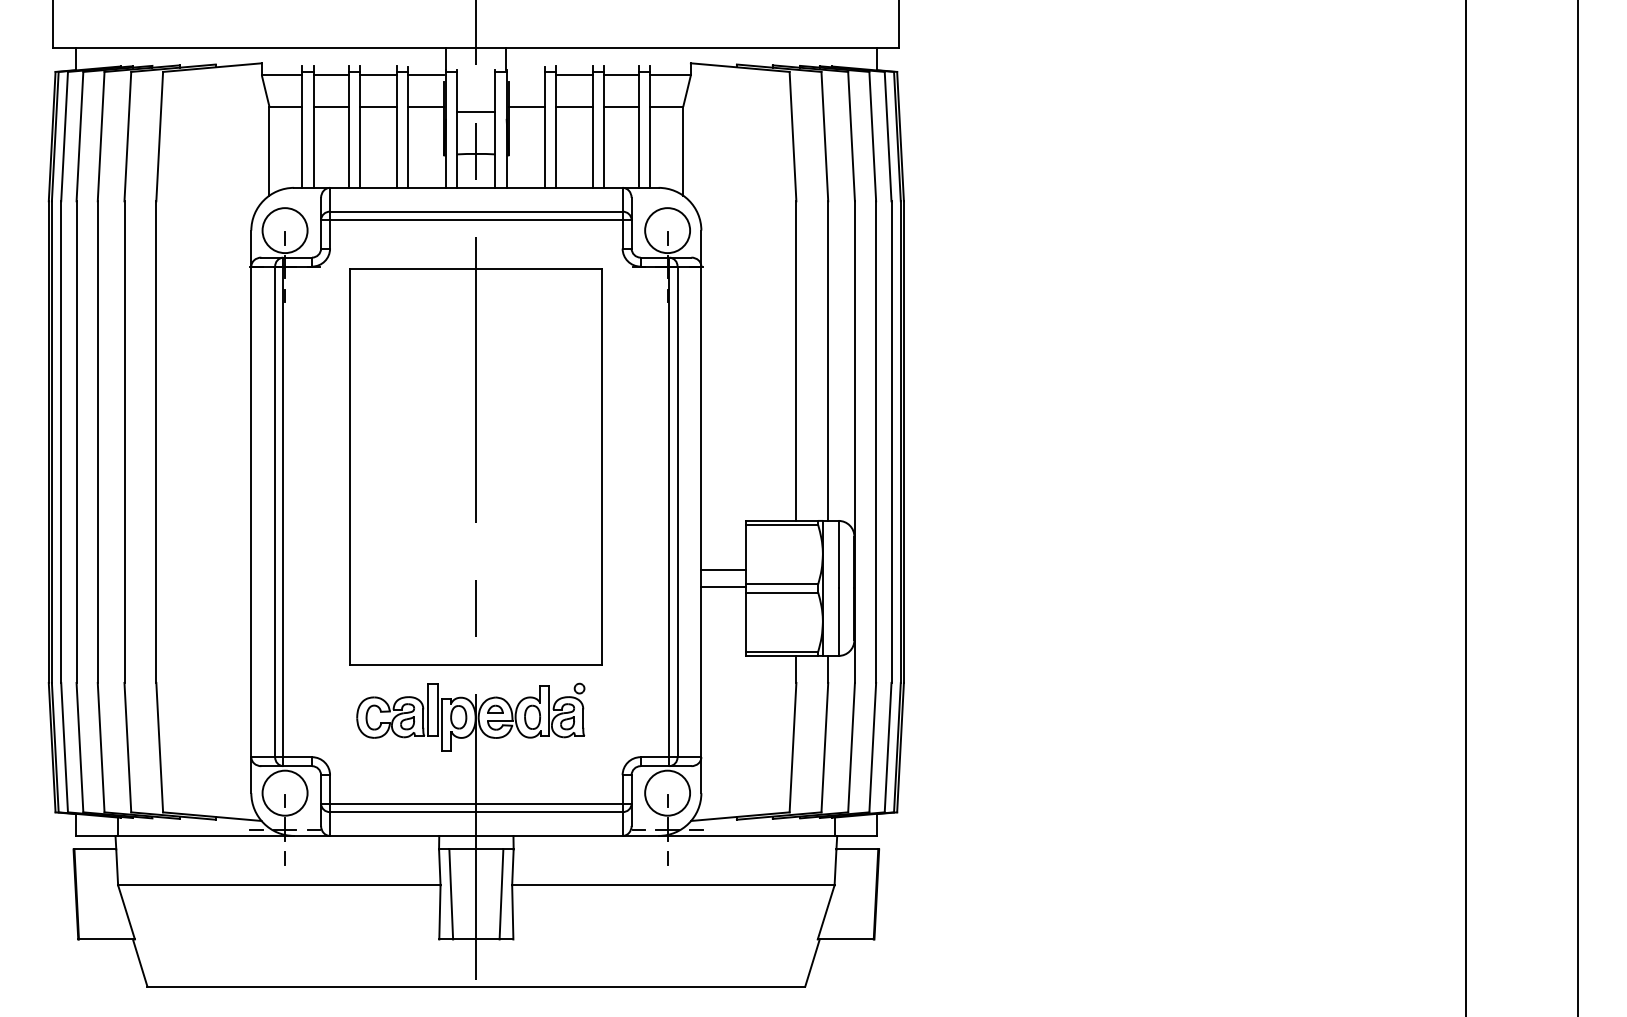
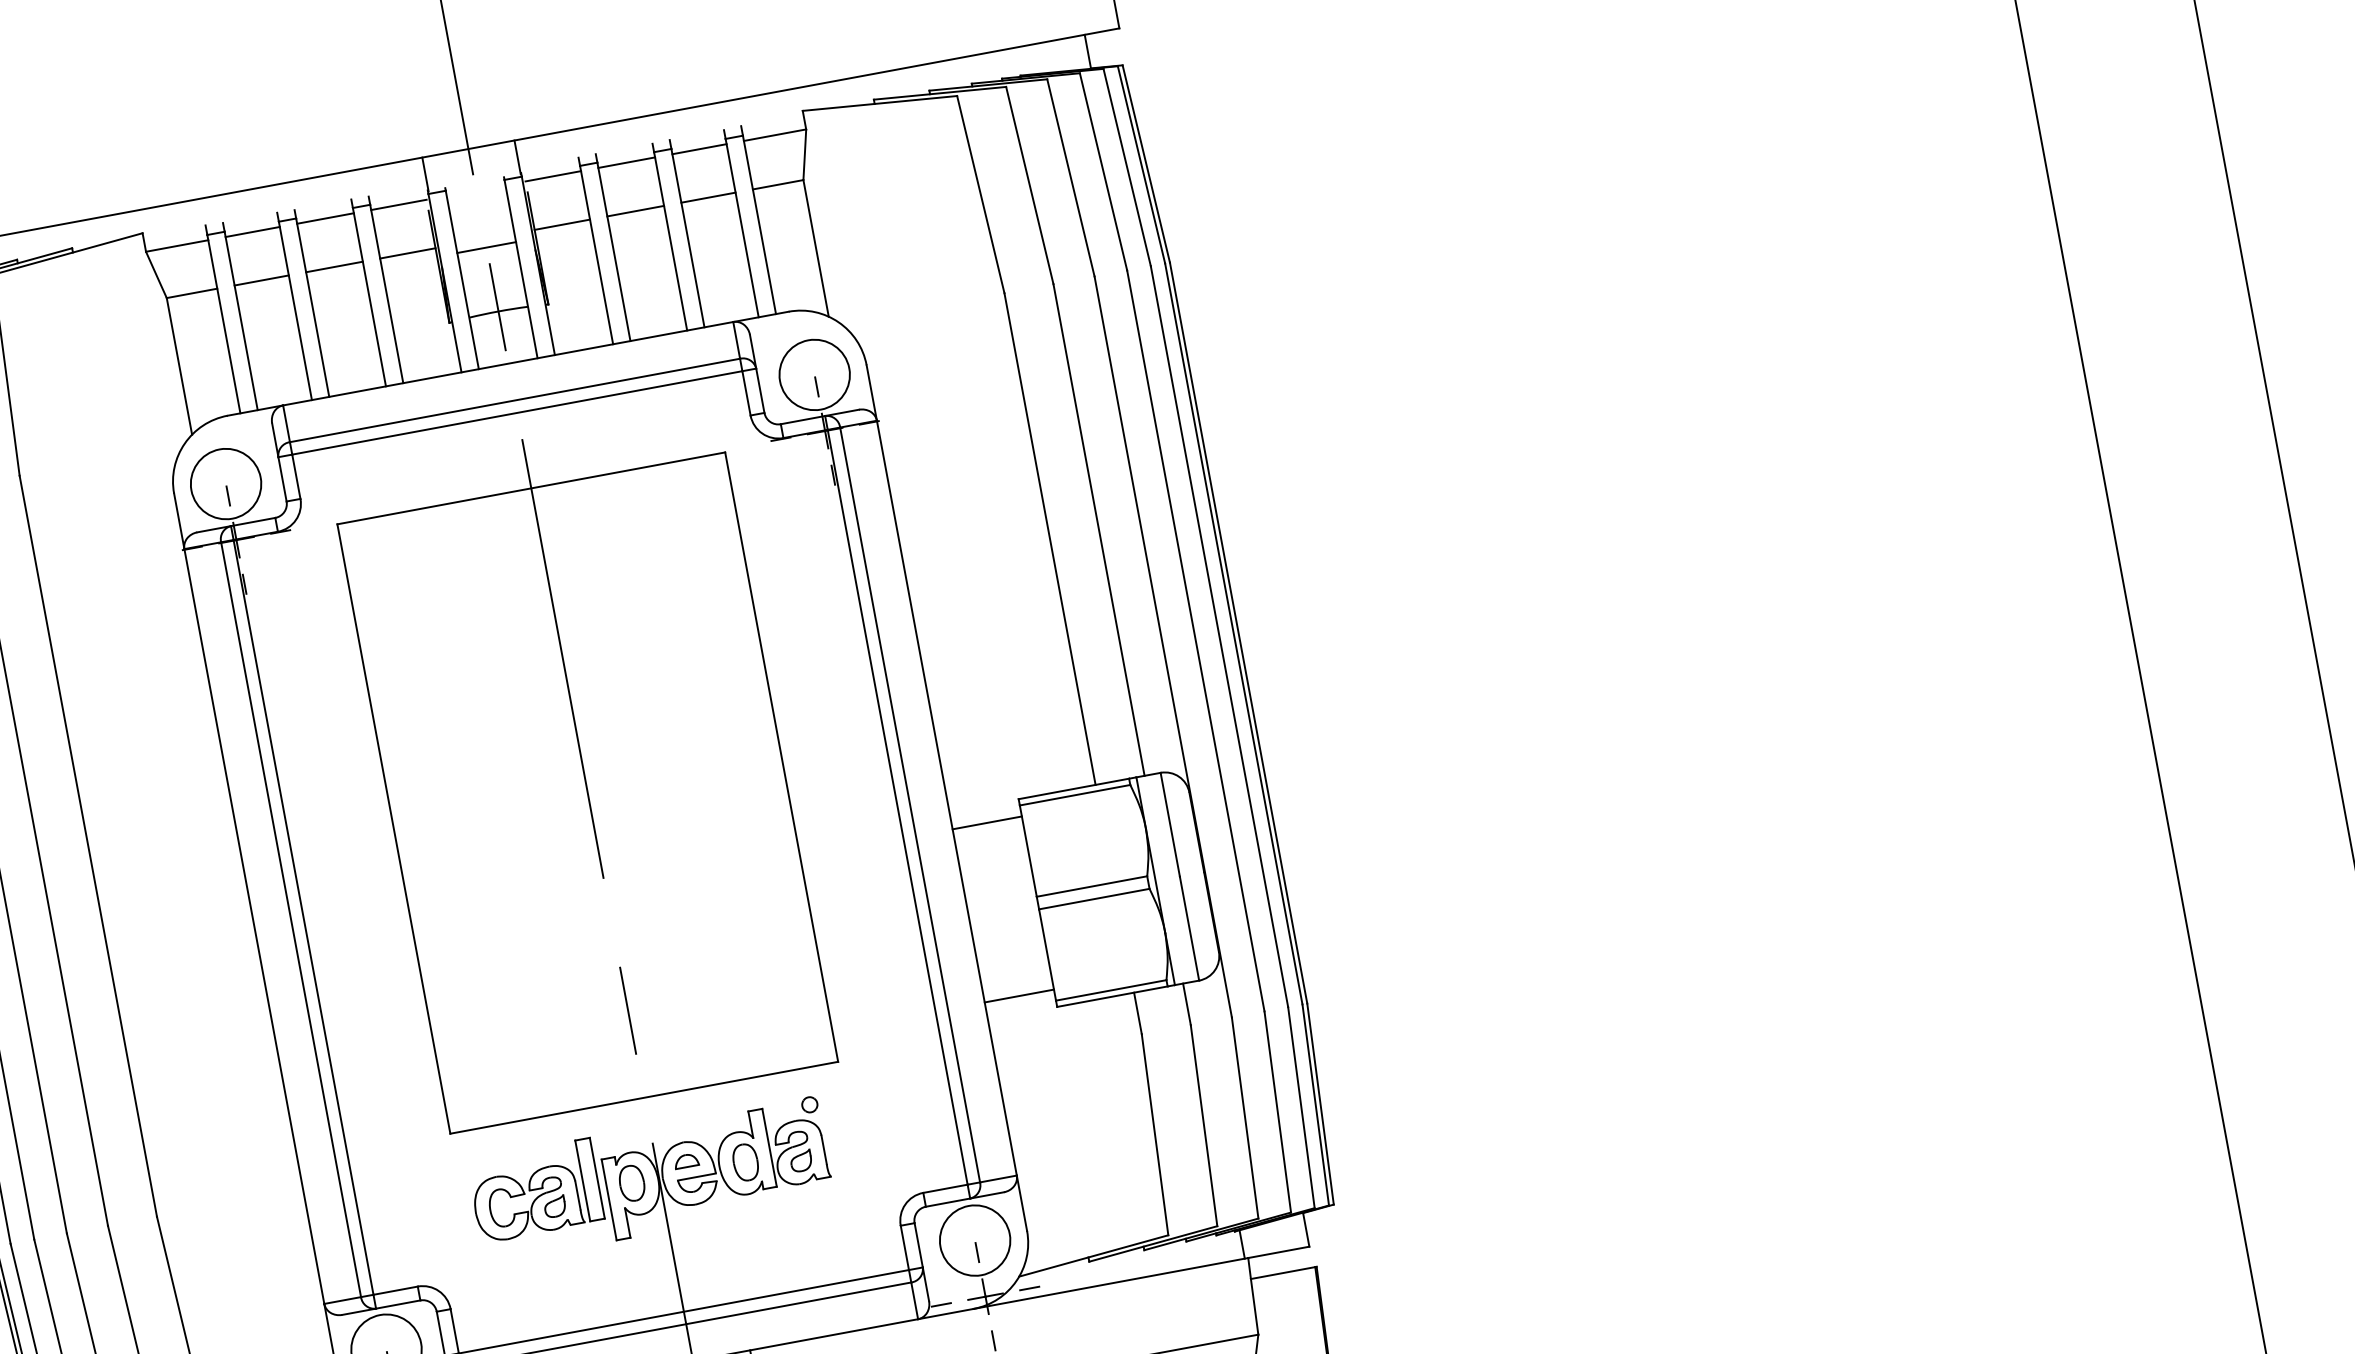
line: (526, 75) -> (553, 176), added
line: (723, 570) -> (986, 823), moved
line: (723, 586) -> (1018, 995), moved

